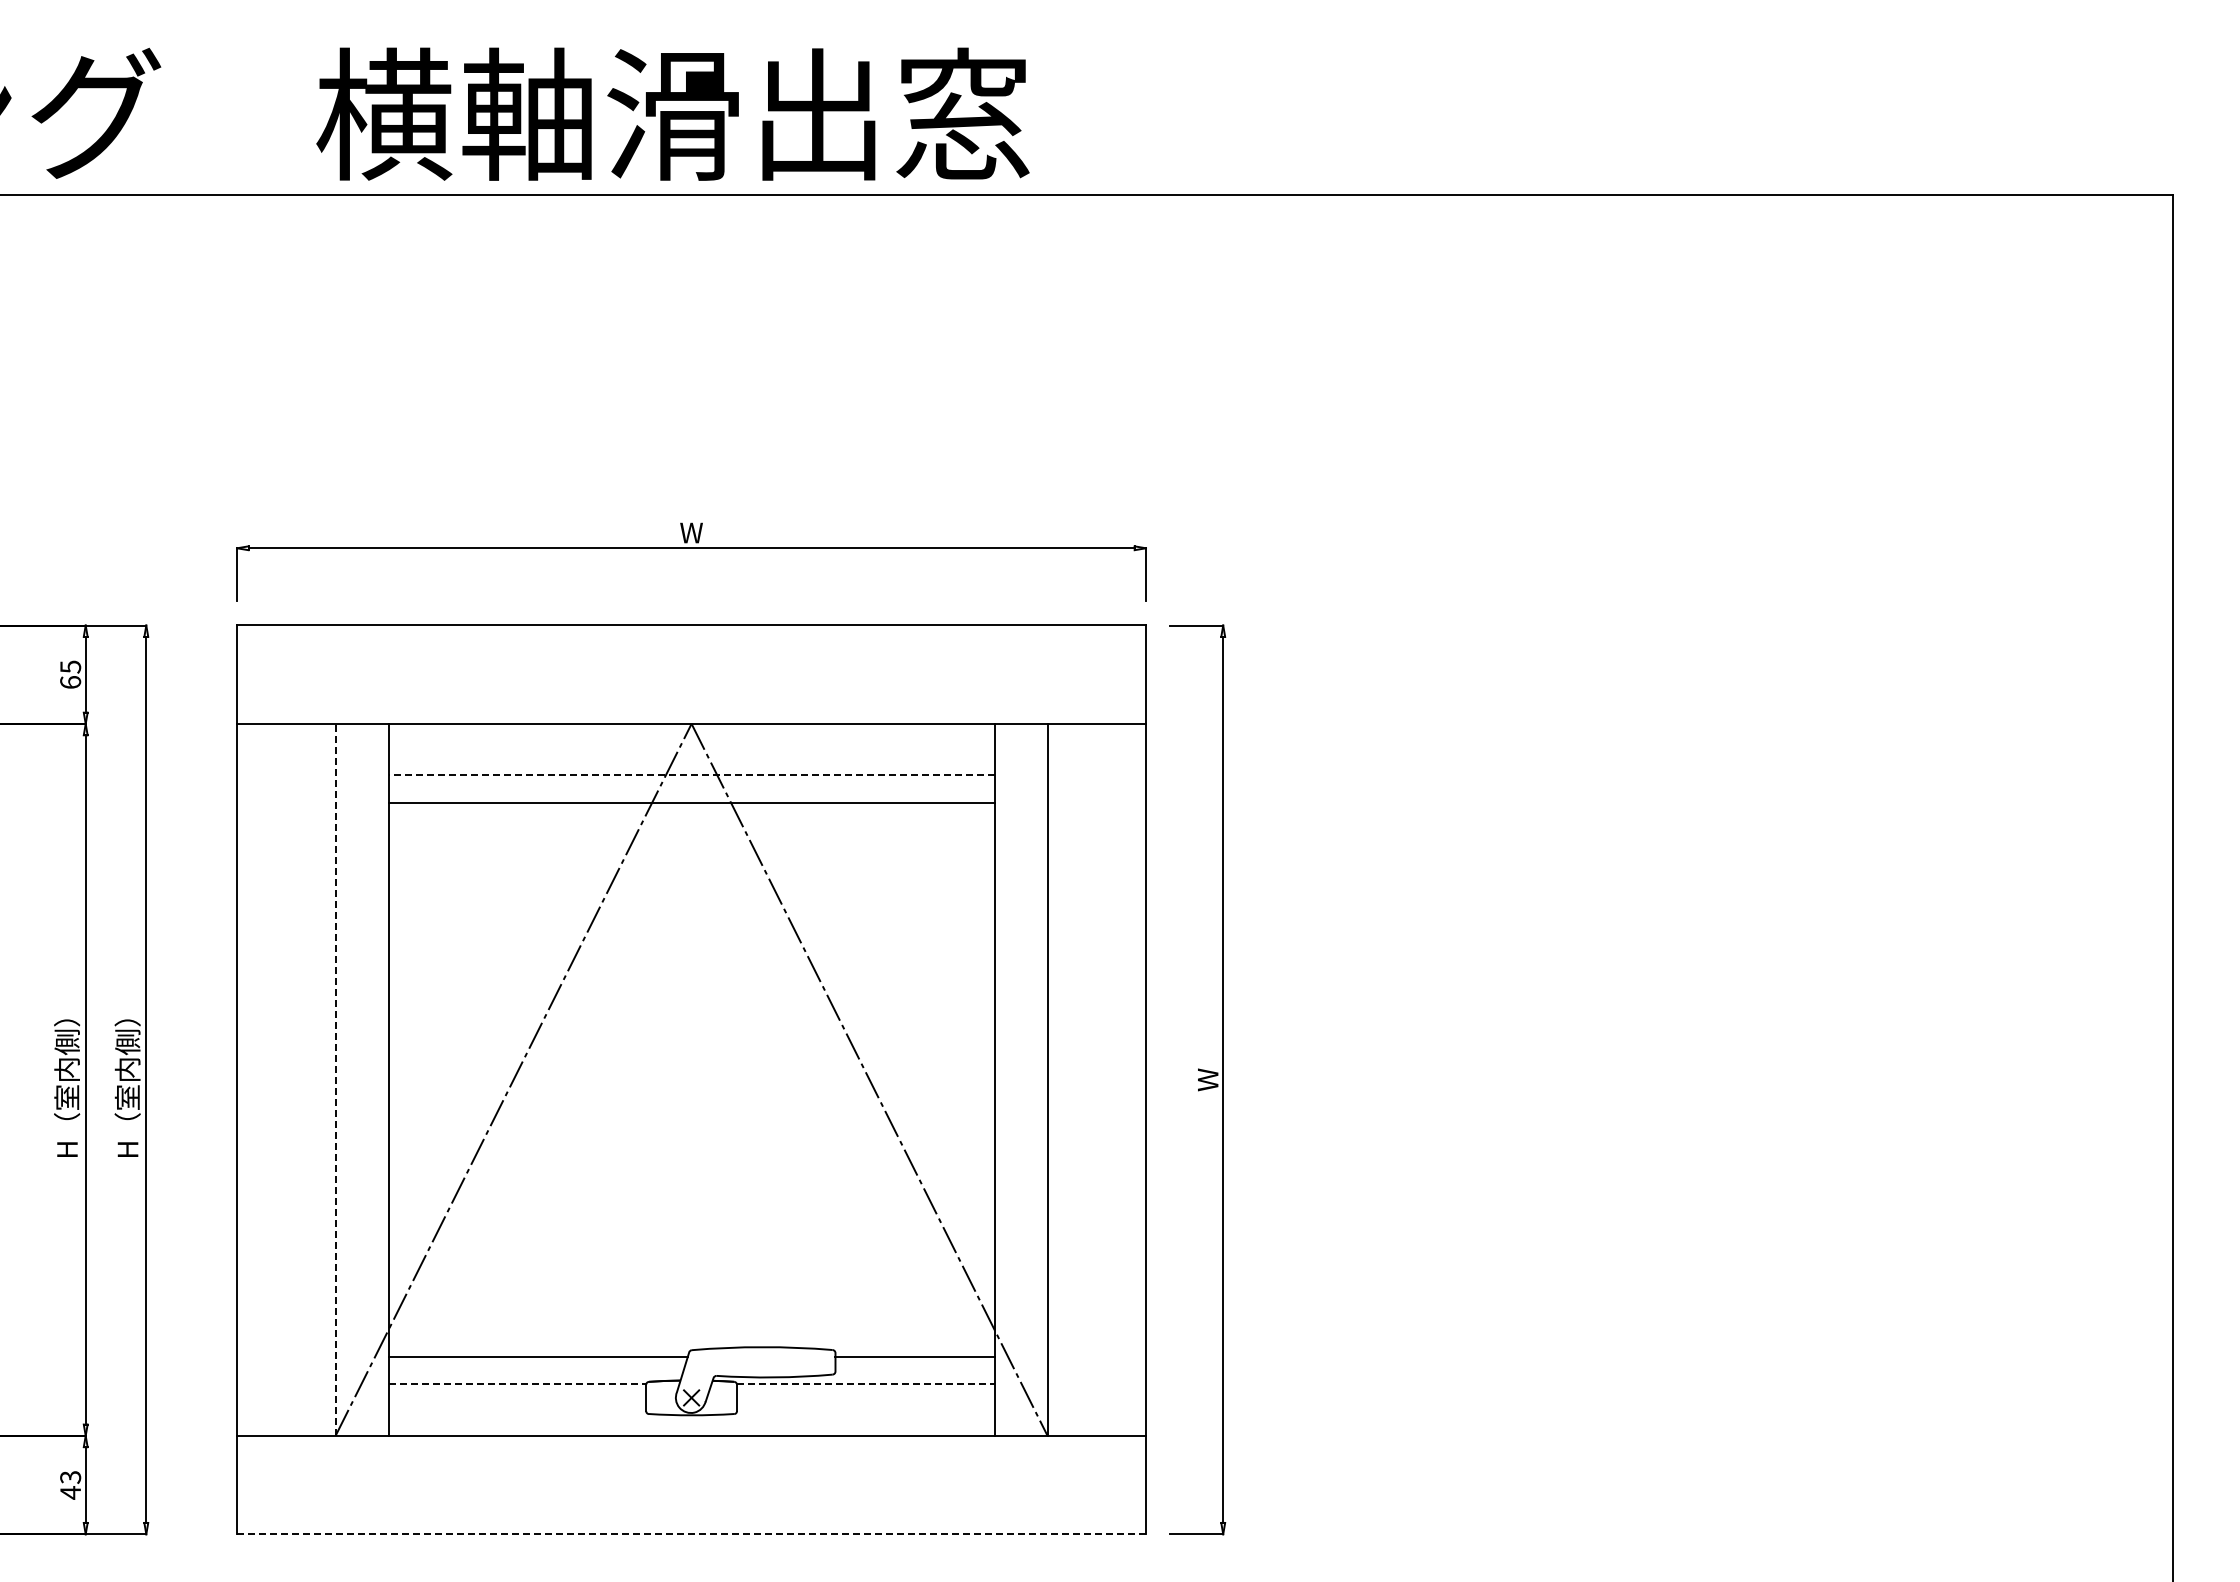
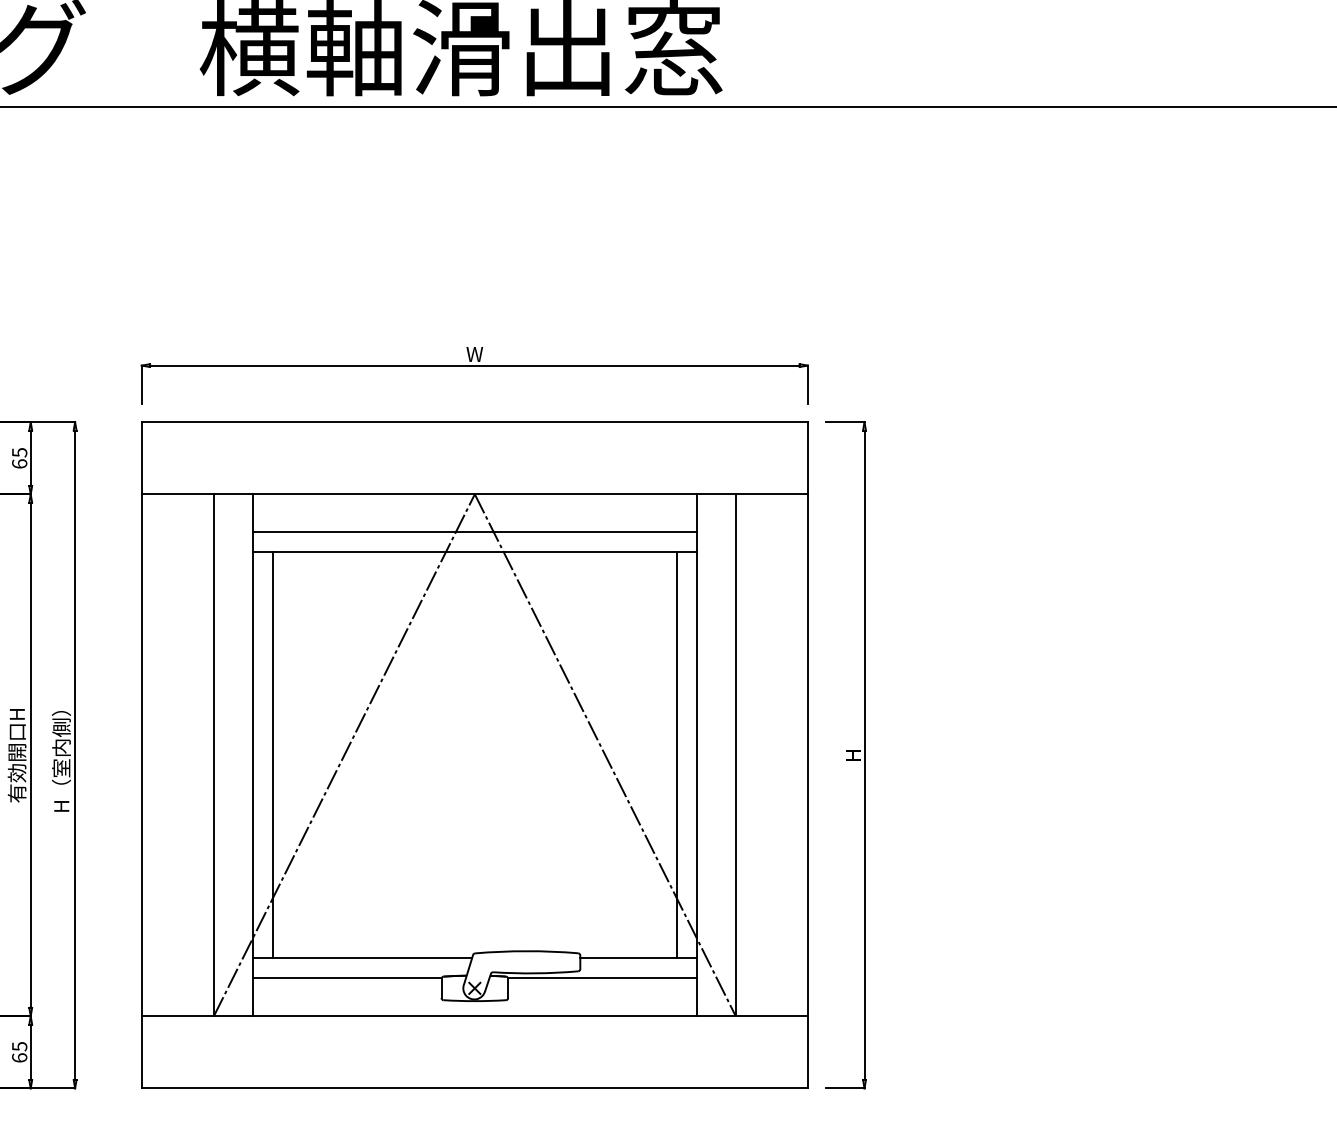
line: (691, 775) -> (474, 532), dashed -> solid
line: (335, 1079) -> (213, 754), dashed -> solid
line: (415, 1079) -> (272, 754), added
line: (967, 1079) -> (677, 754), added
text: (1208, 1079) -> (853, 754), W -> H
text: (67, 1086) -> (17, 760), H（室内側） -> 有効開口H
line: (517, 1384) -> (347, 978), dashed -> solid
line: (865, 1384) -> (602, 978), dashed -> solid
text: (70, 1485) -> (19, 1052), 43 -> 65
line: (692, 1534) -> (475, 1088), dashed -> solid

